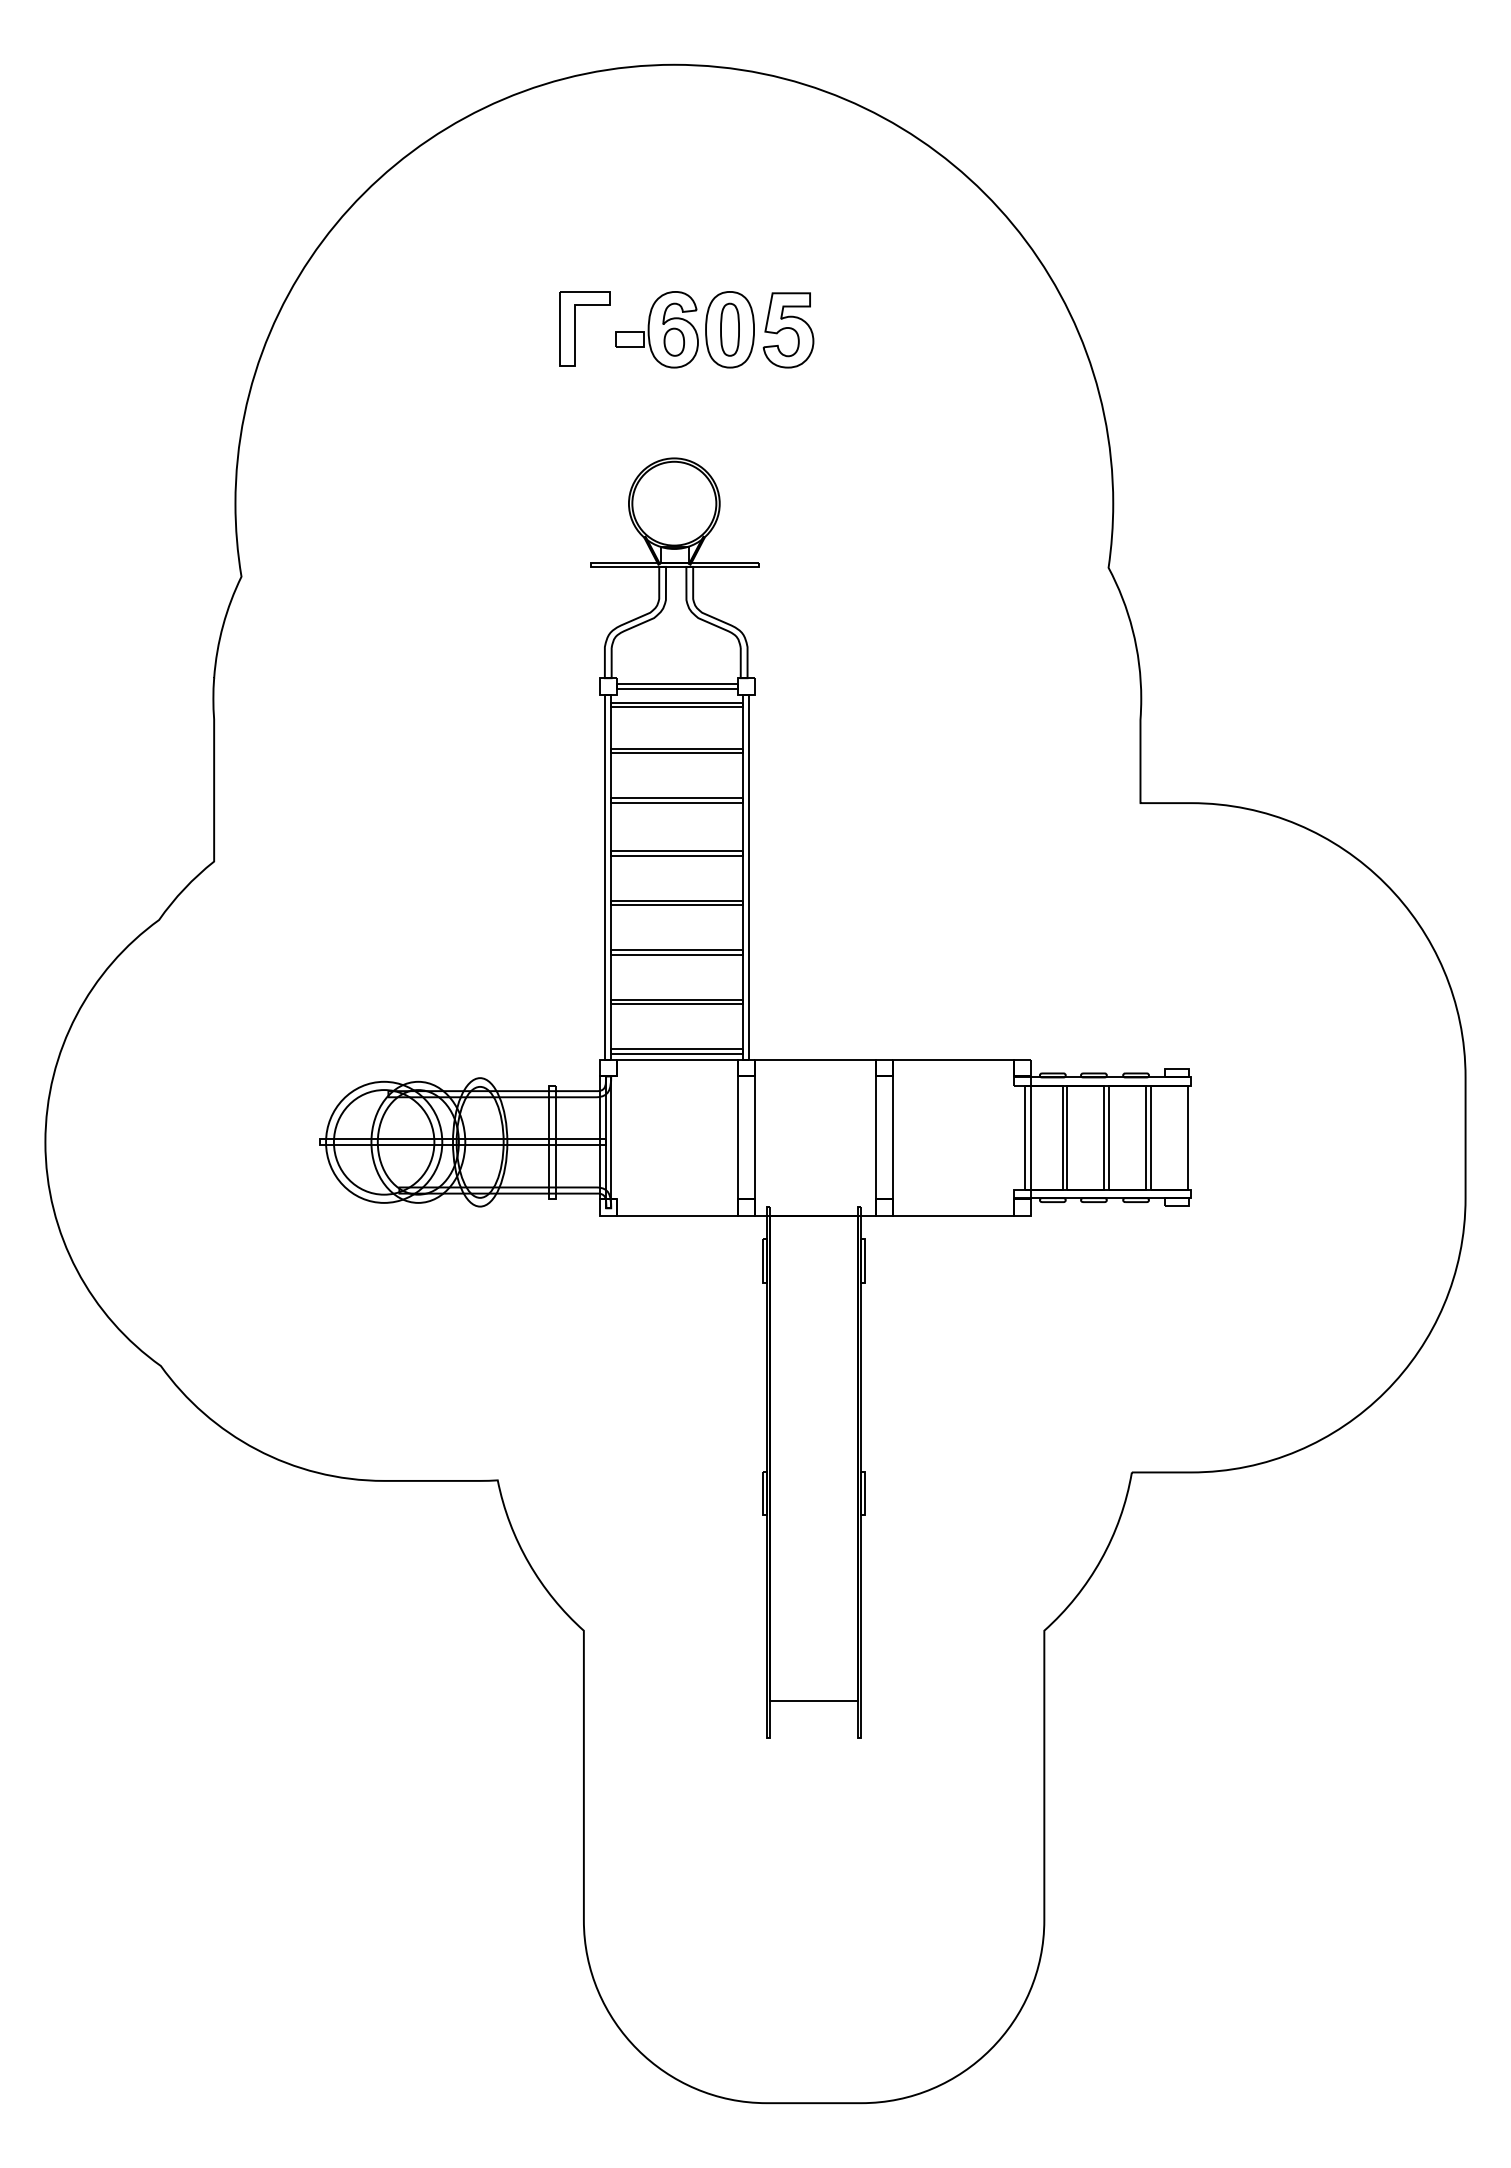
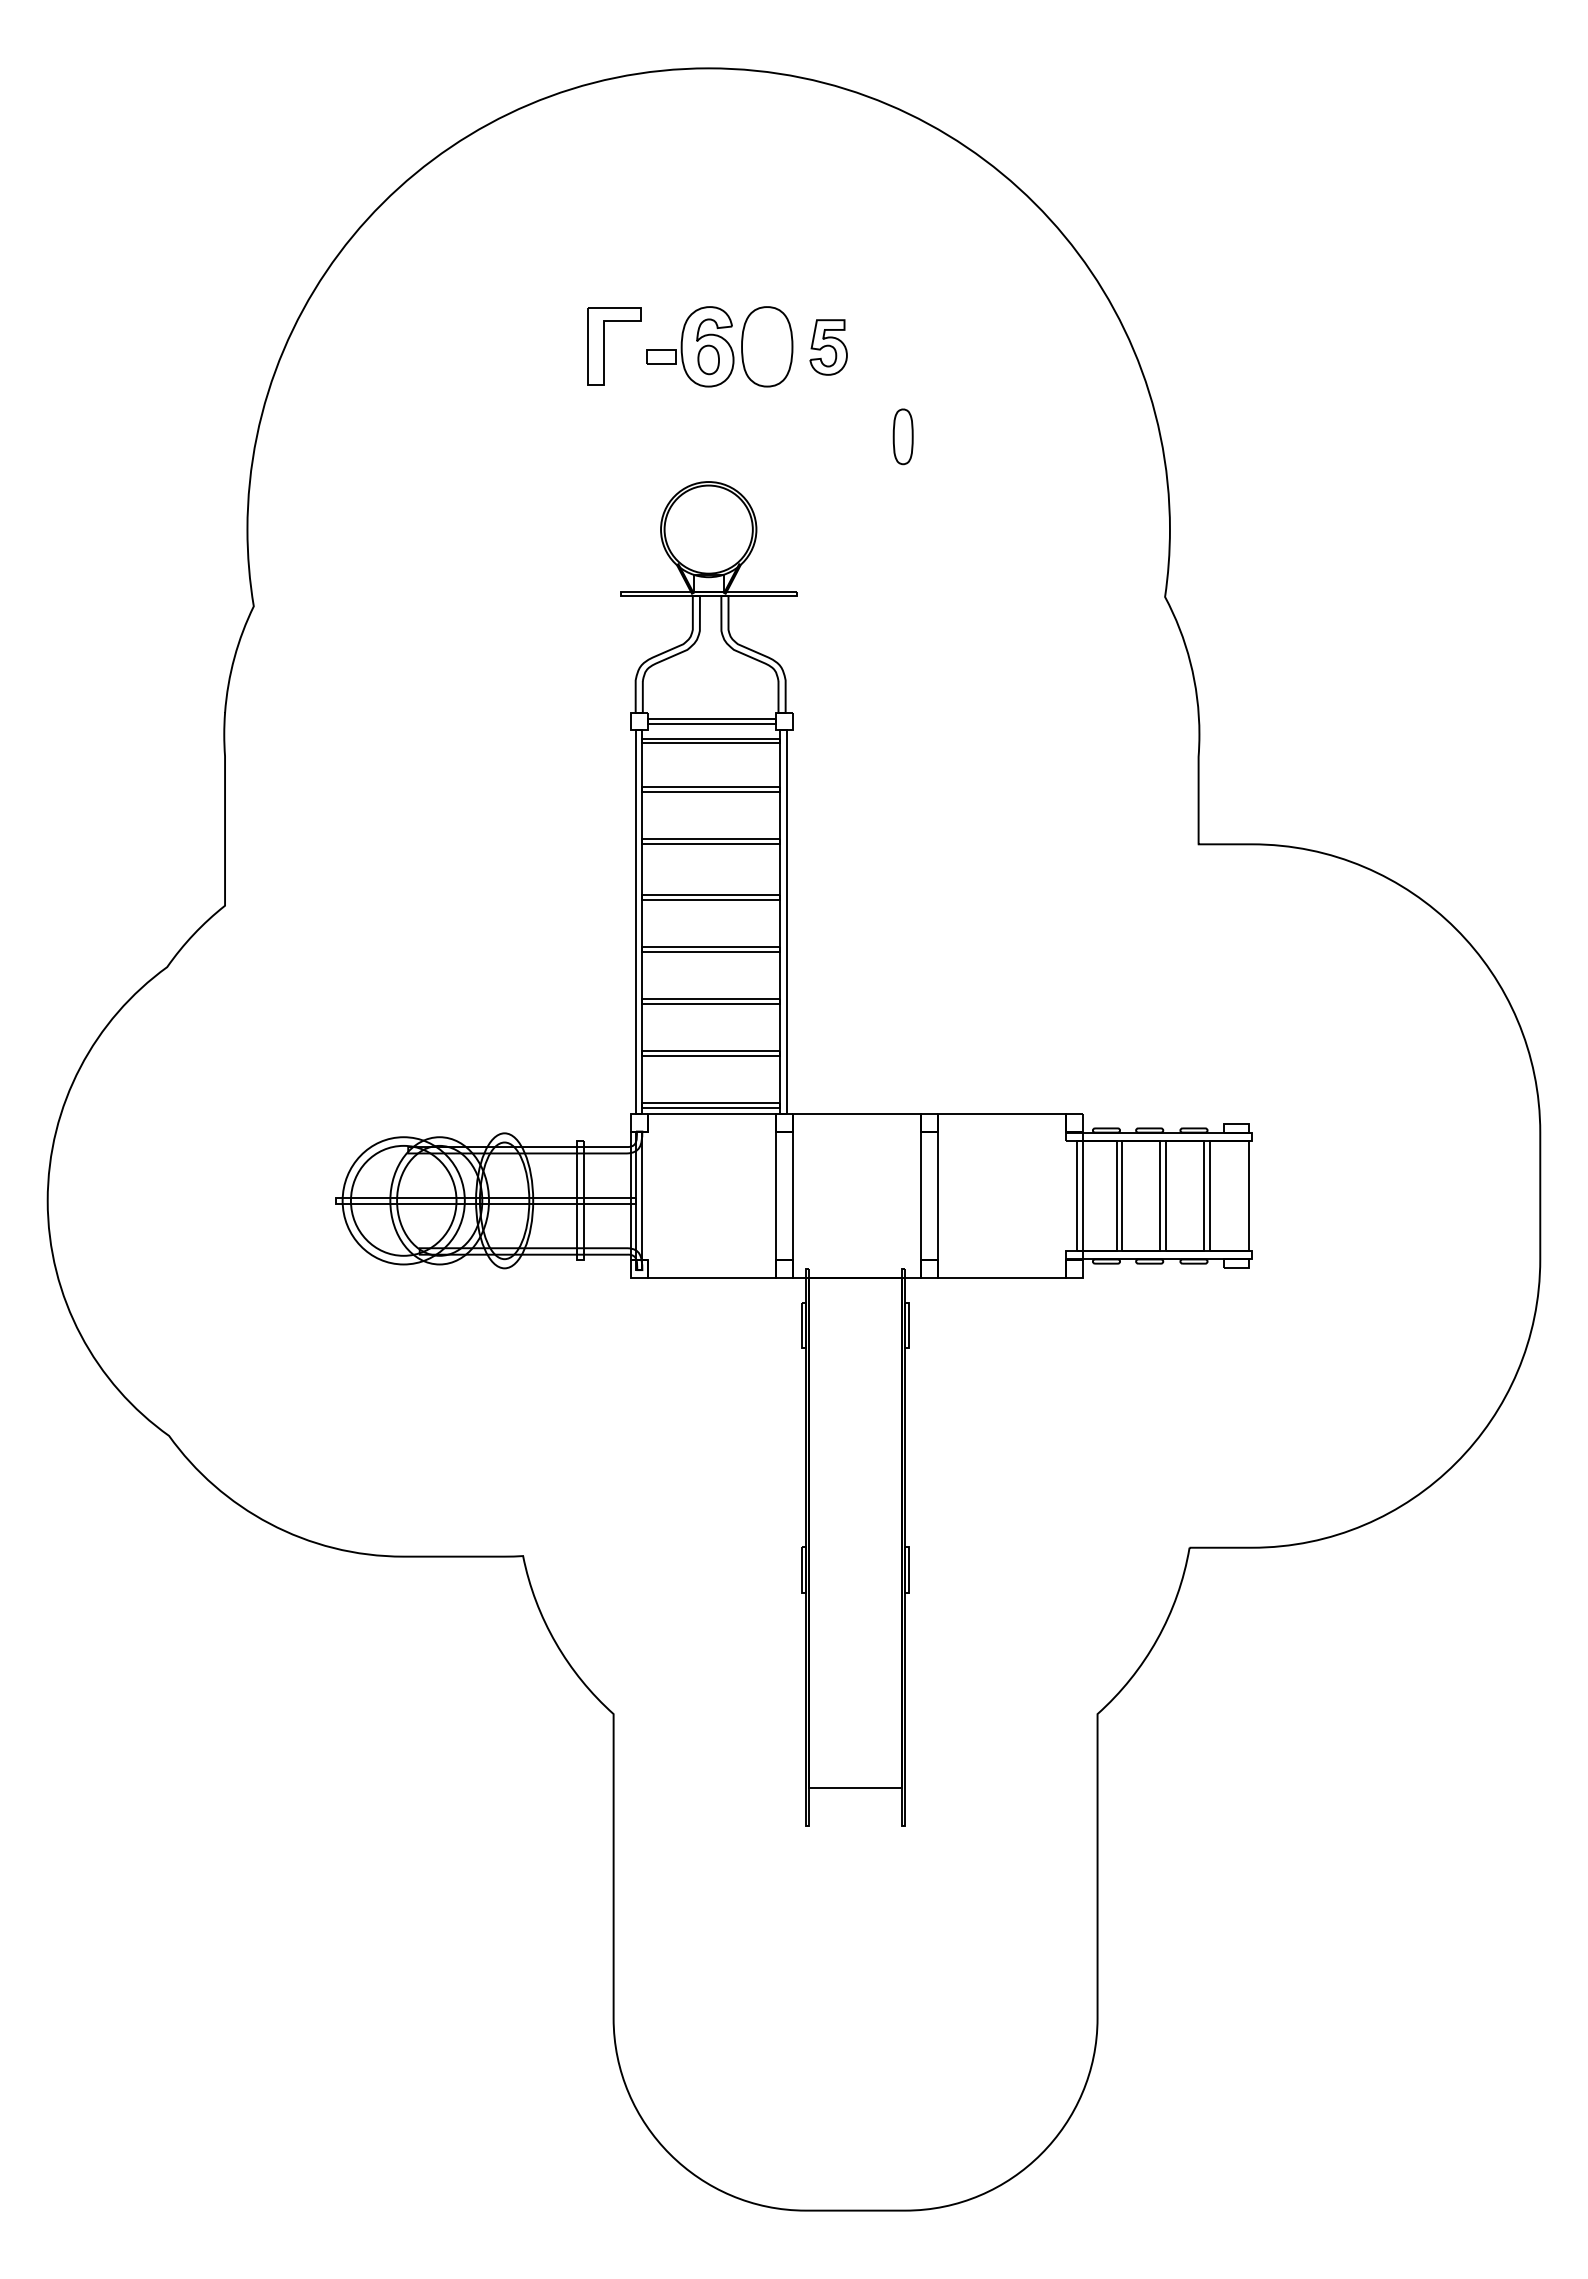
part: (729, 329) -> (902, 436), moved
part: (788, 330) -> (828, 347), size x0.7

